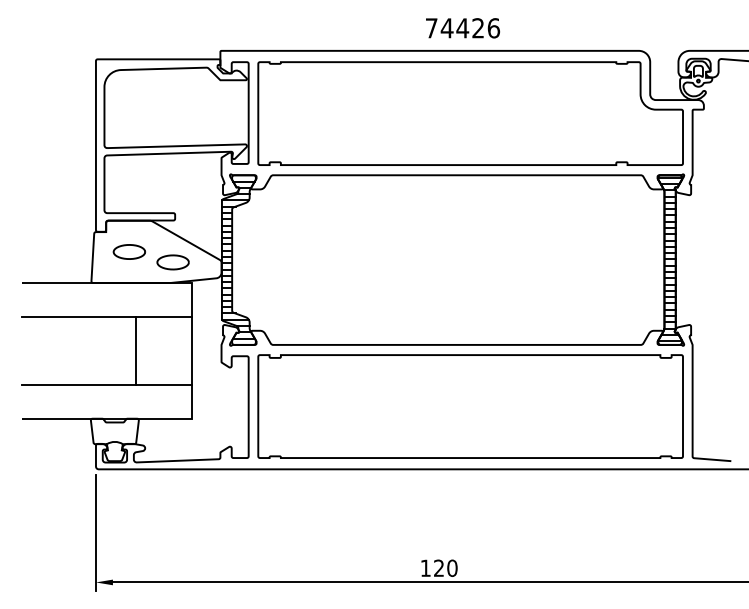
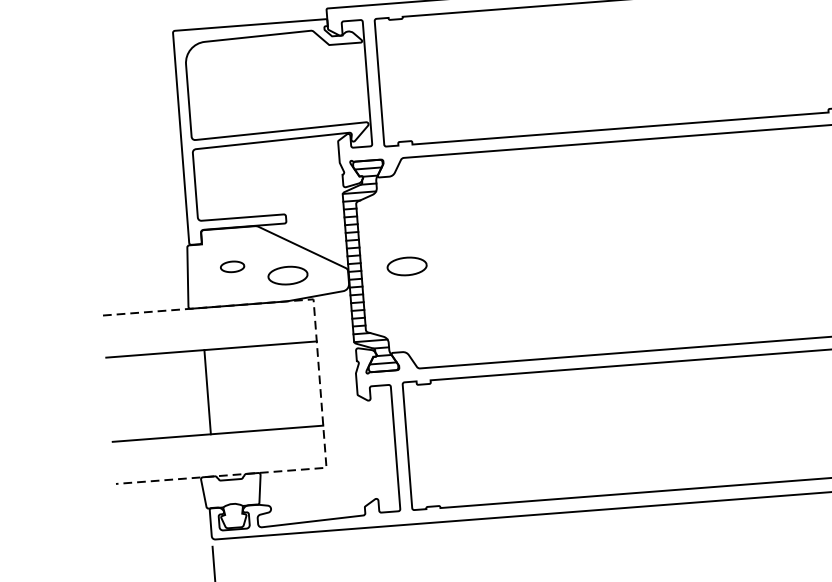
part: (128, 251) -> (231, 266), size x0.6
part: (268, 262) -> (406, 266), added
line: (135, 350) -> (207, 391), moved
line: (192, 350) -> (320, 383), solid -> dashed

